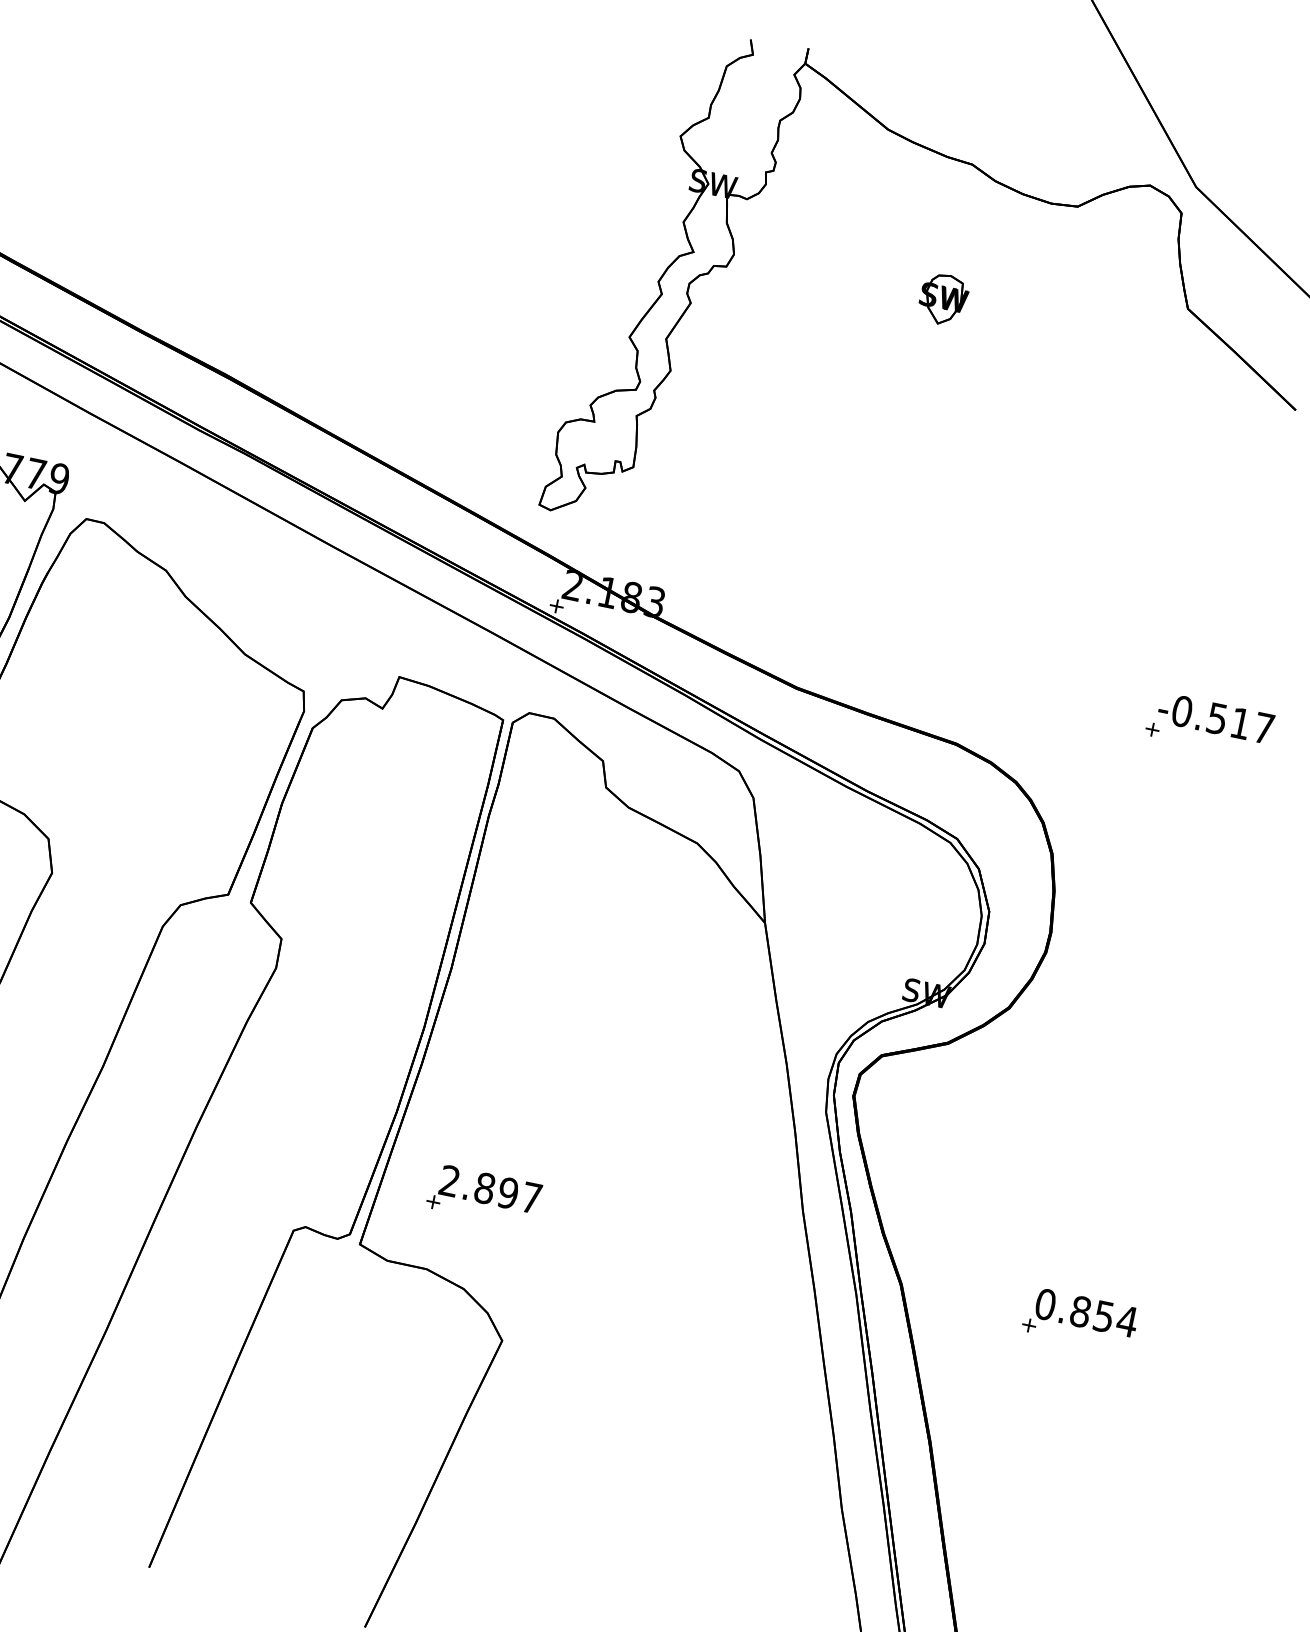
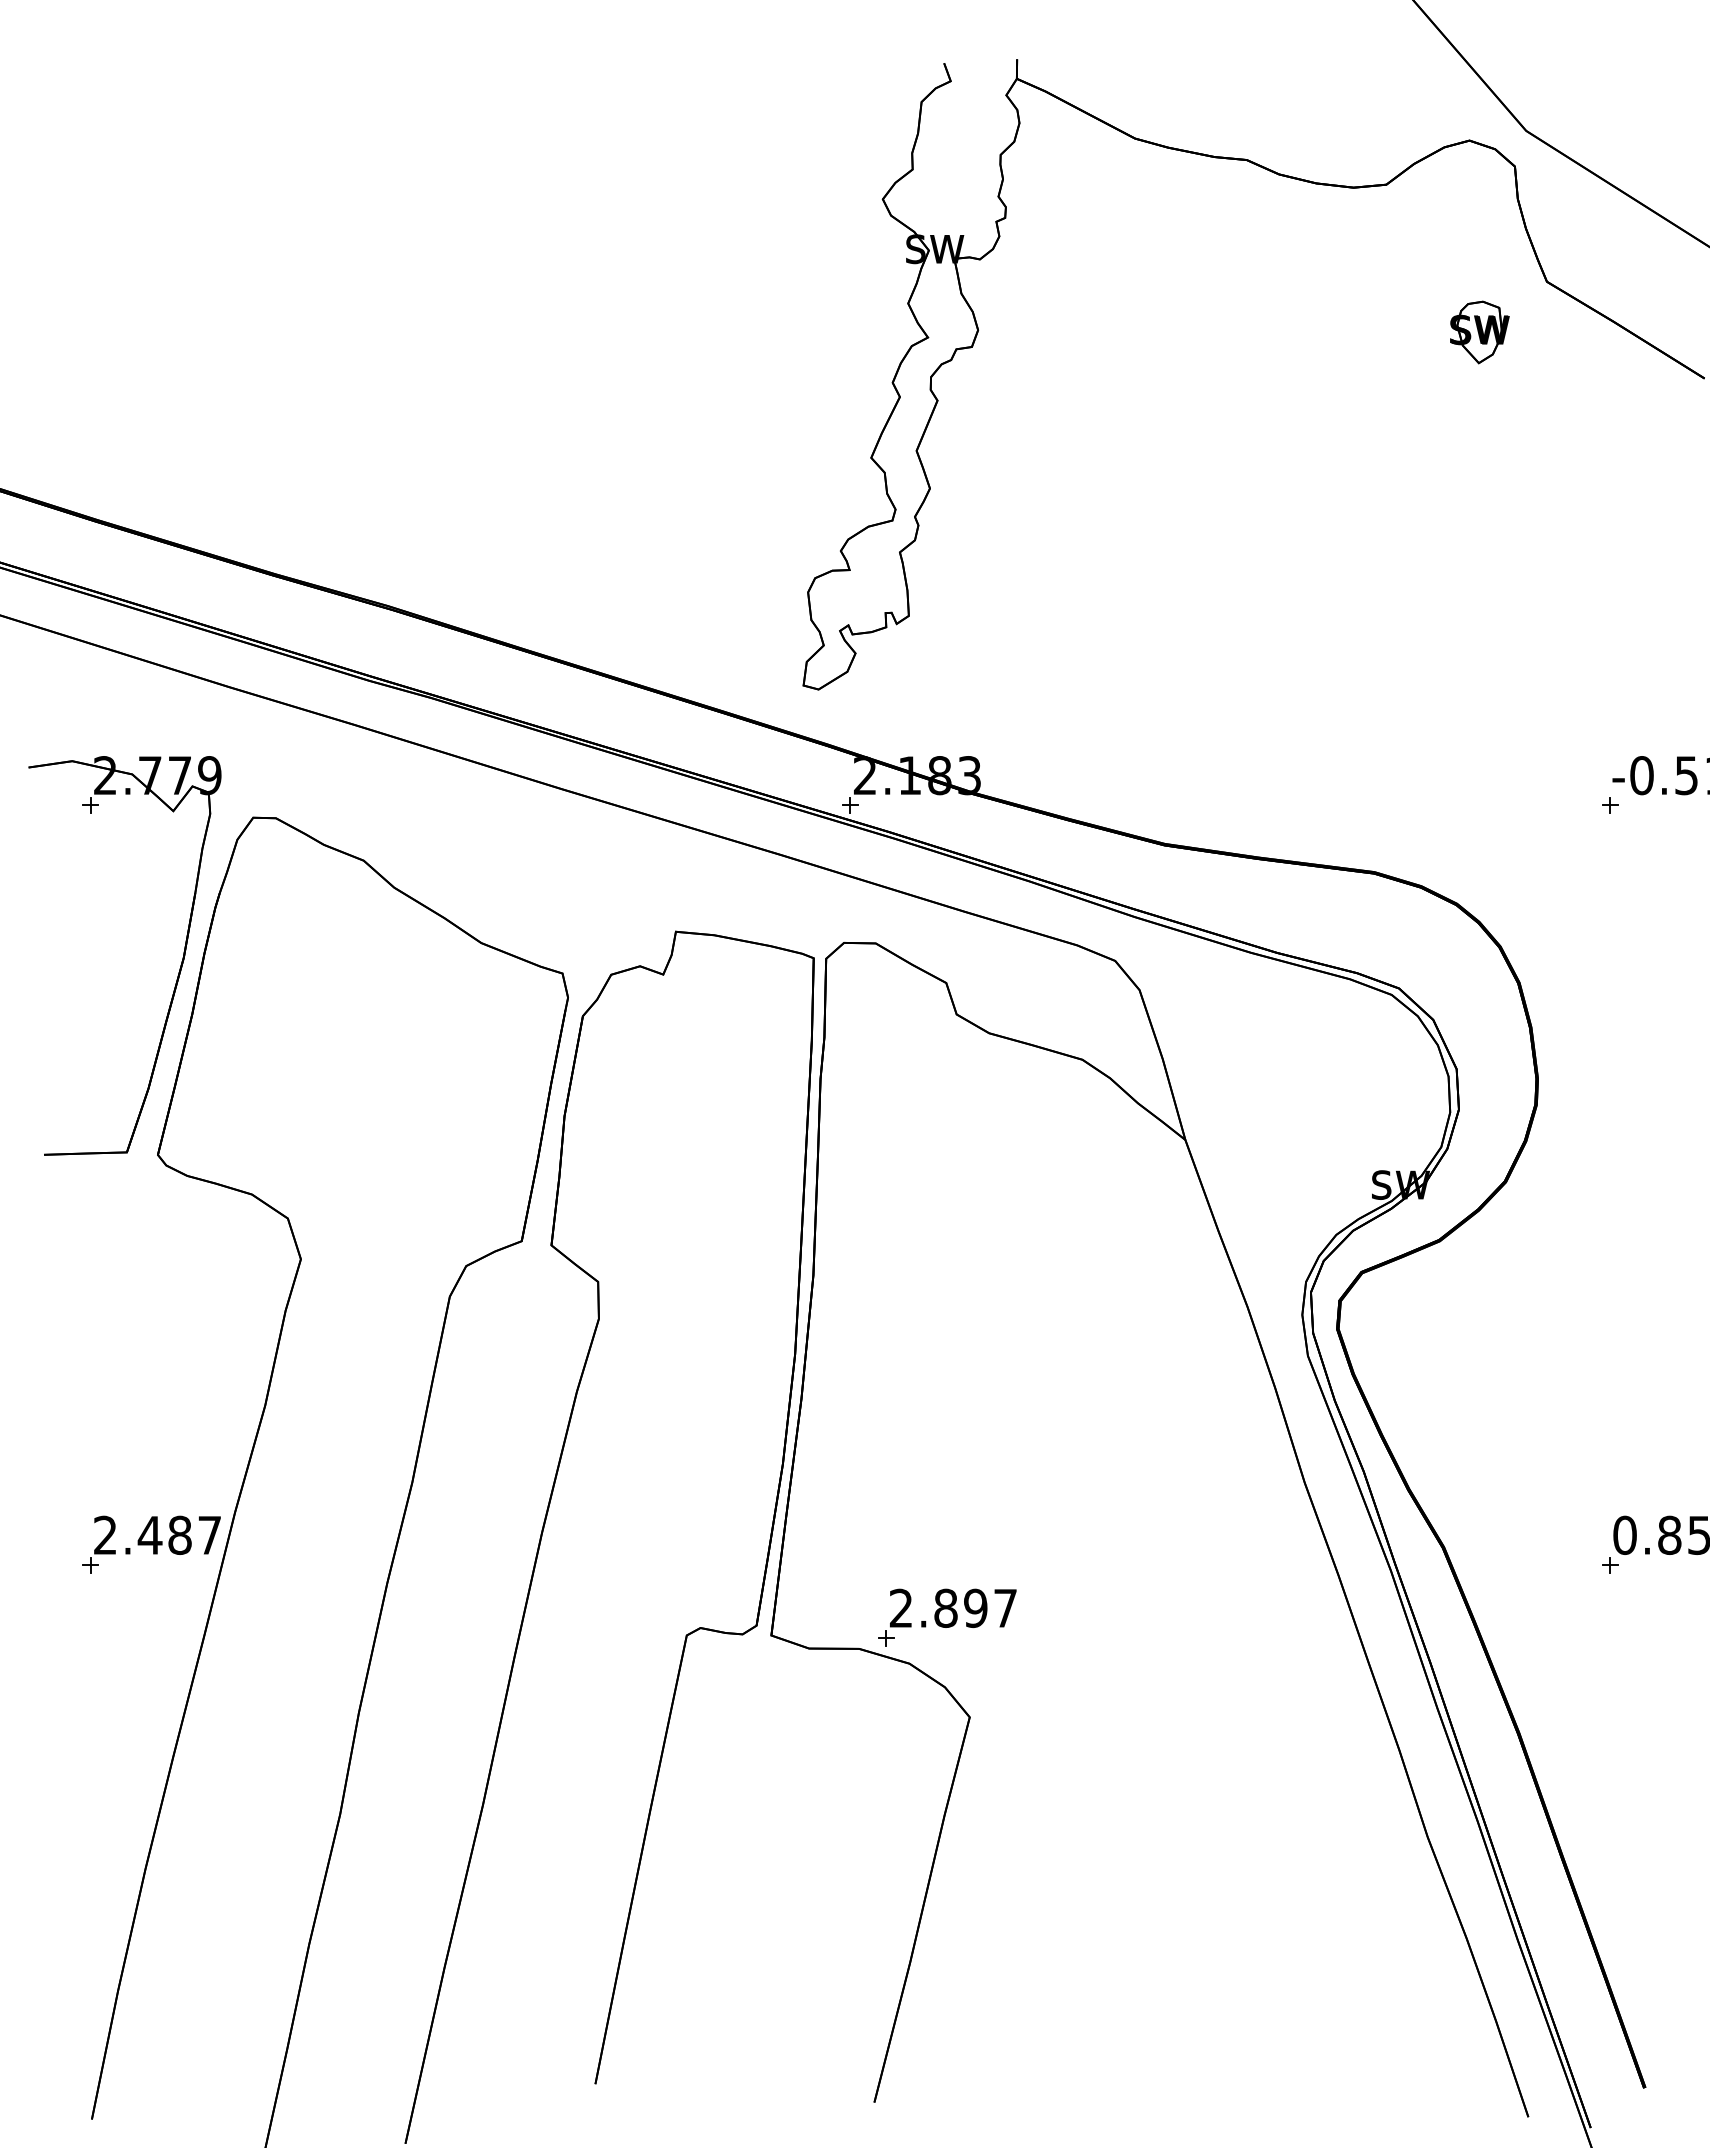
part: (943, 299) -> (1479, 332), moved
part: (484, 1195) -> (947, 1617), moved

